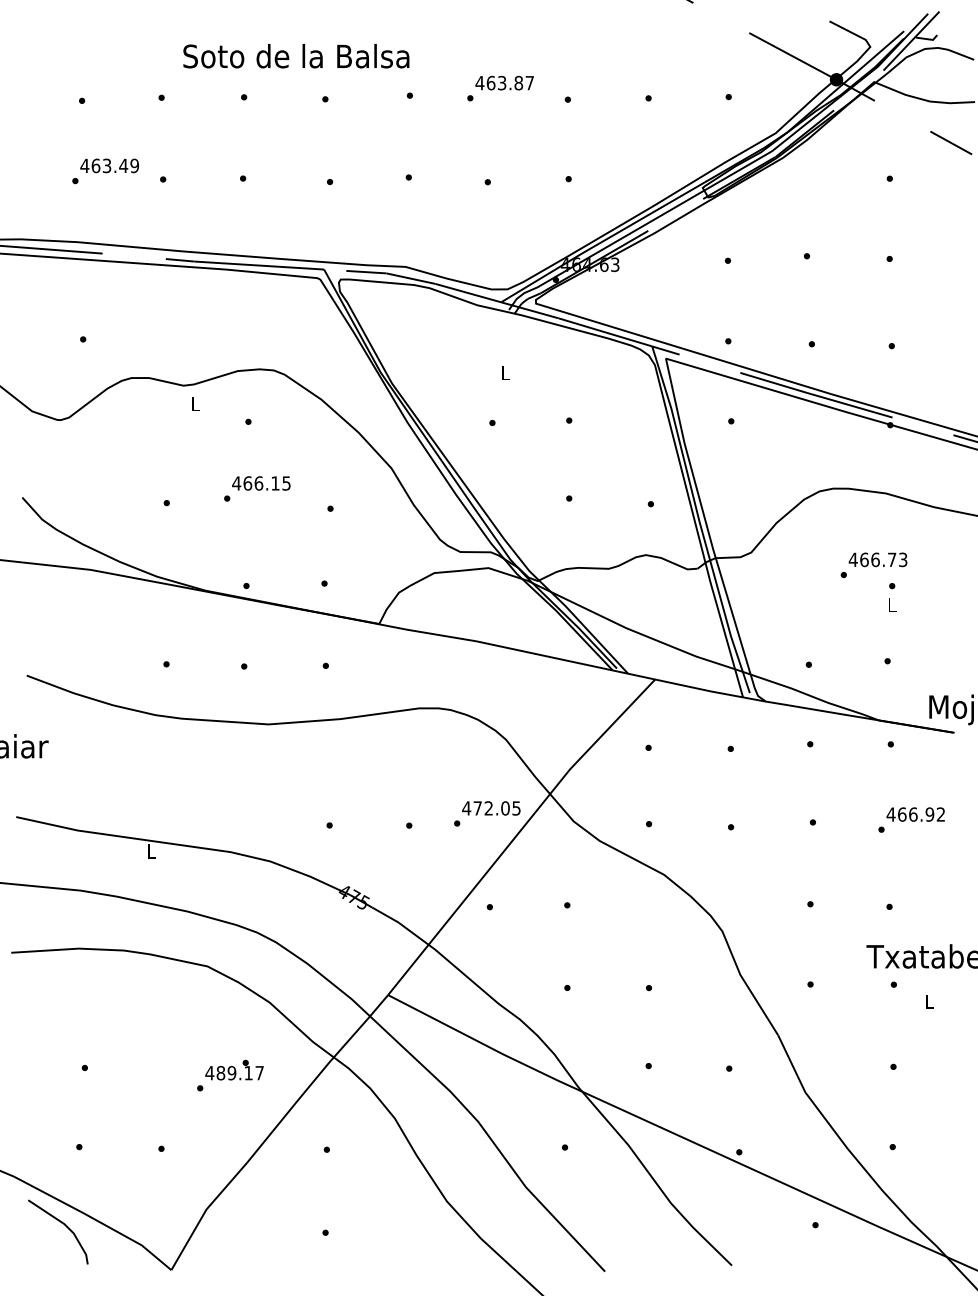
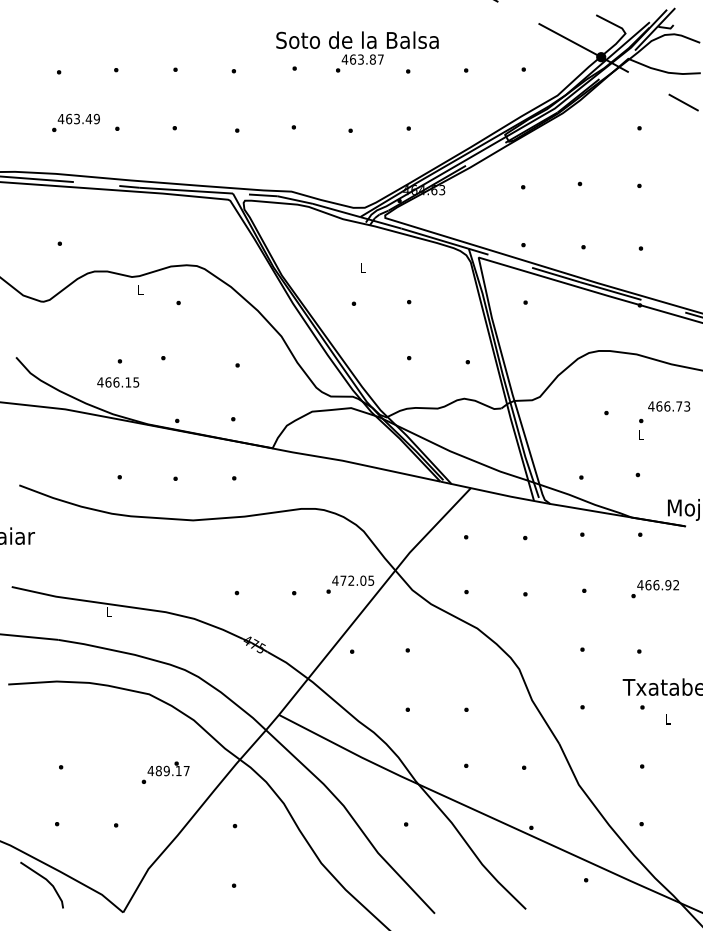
text: (296, 56) -> (357, 40), moved
text: (261, 483) -> (118, 382), moved
text: (877, 559) -> (668, 406), moved

